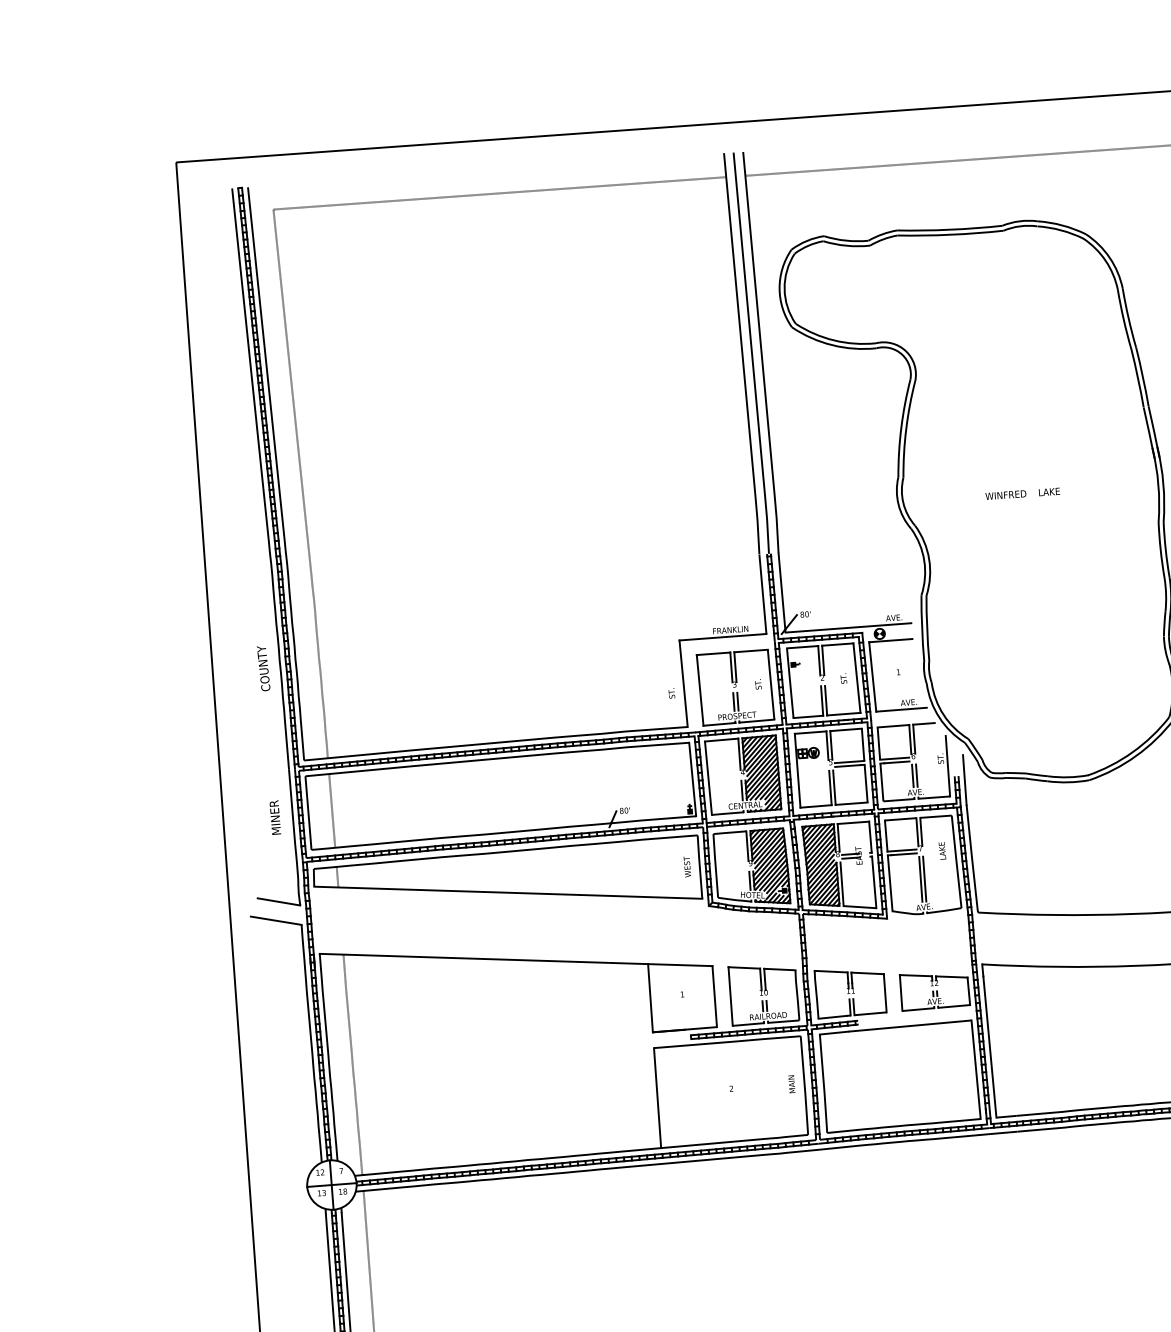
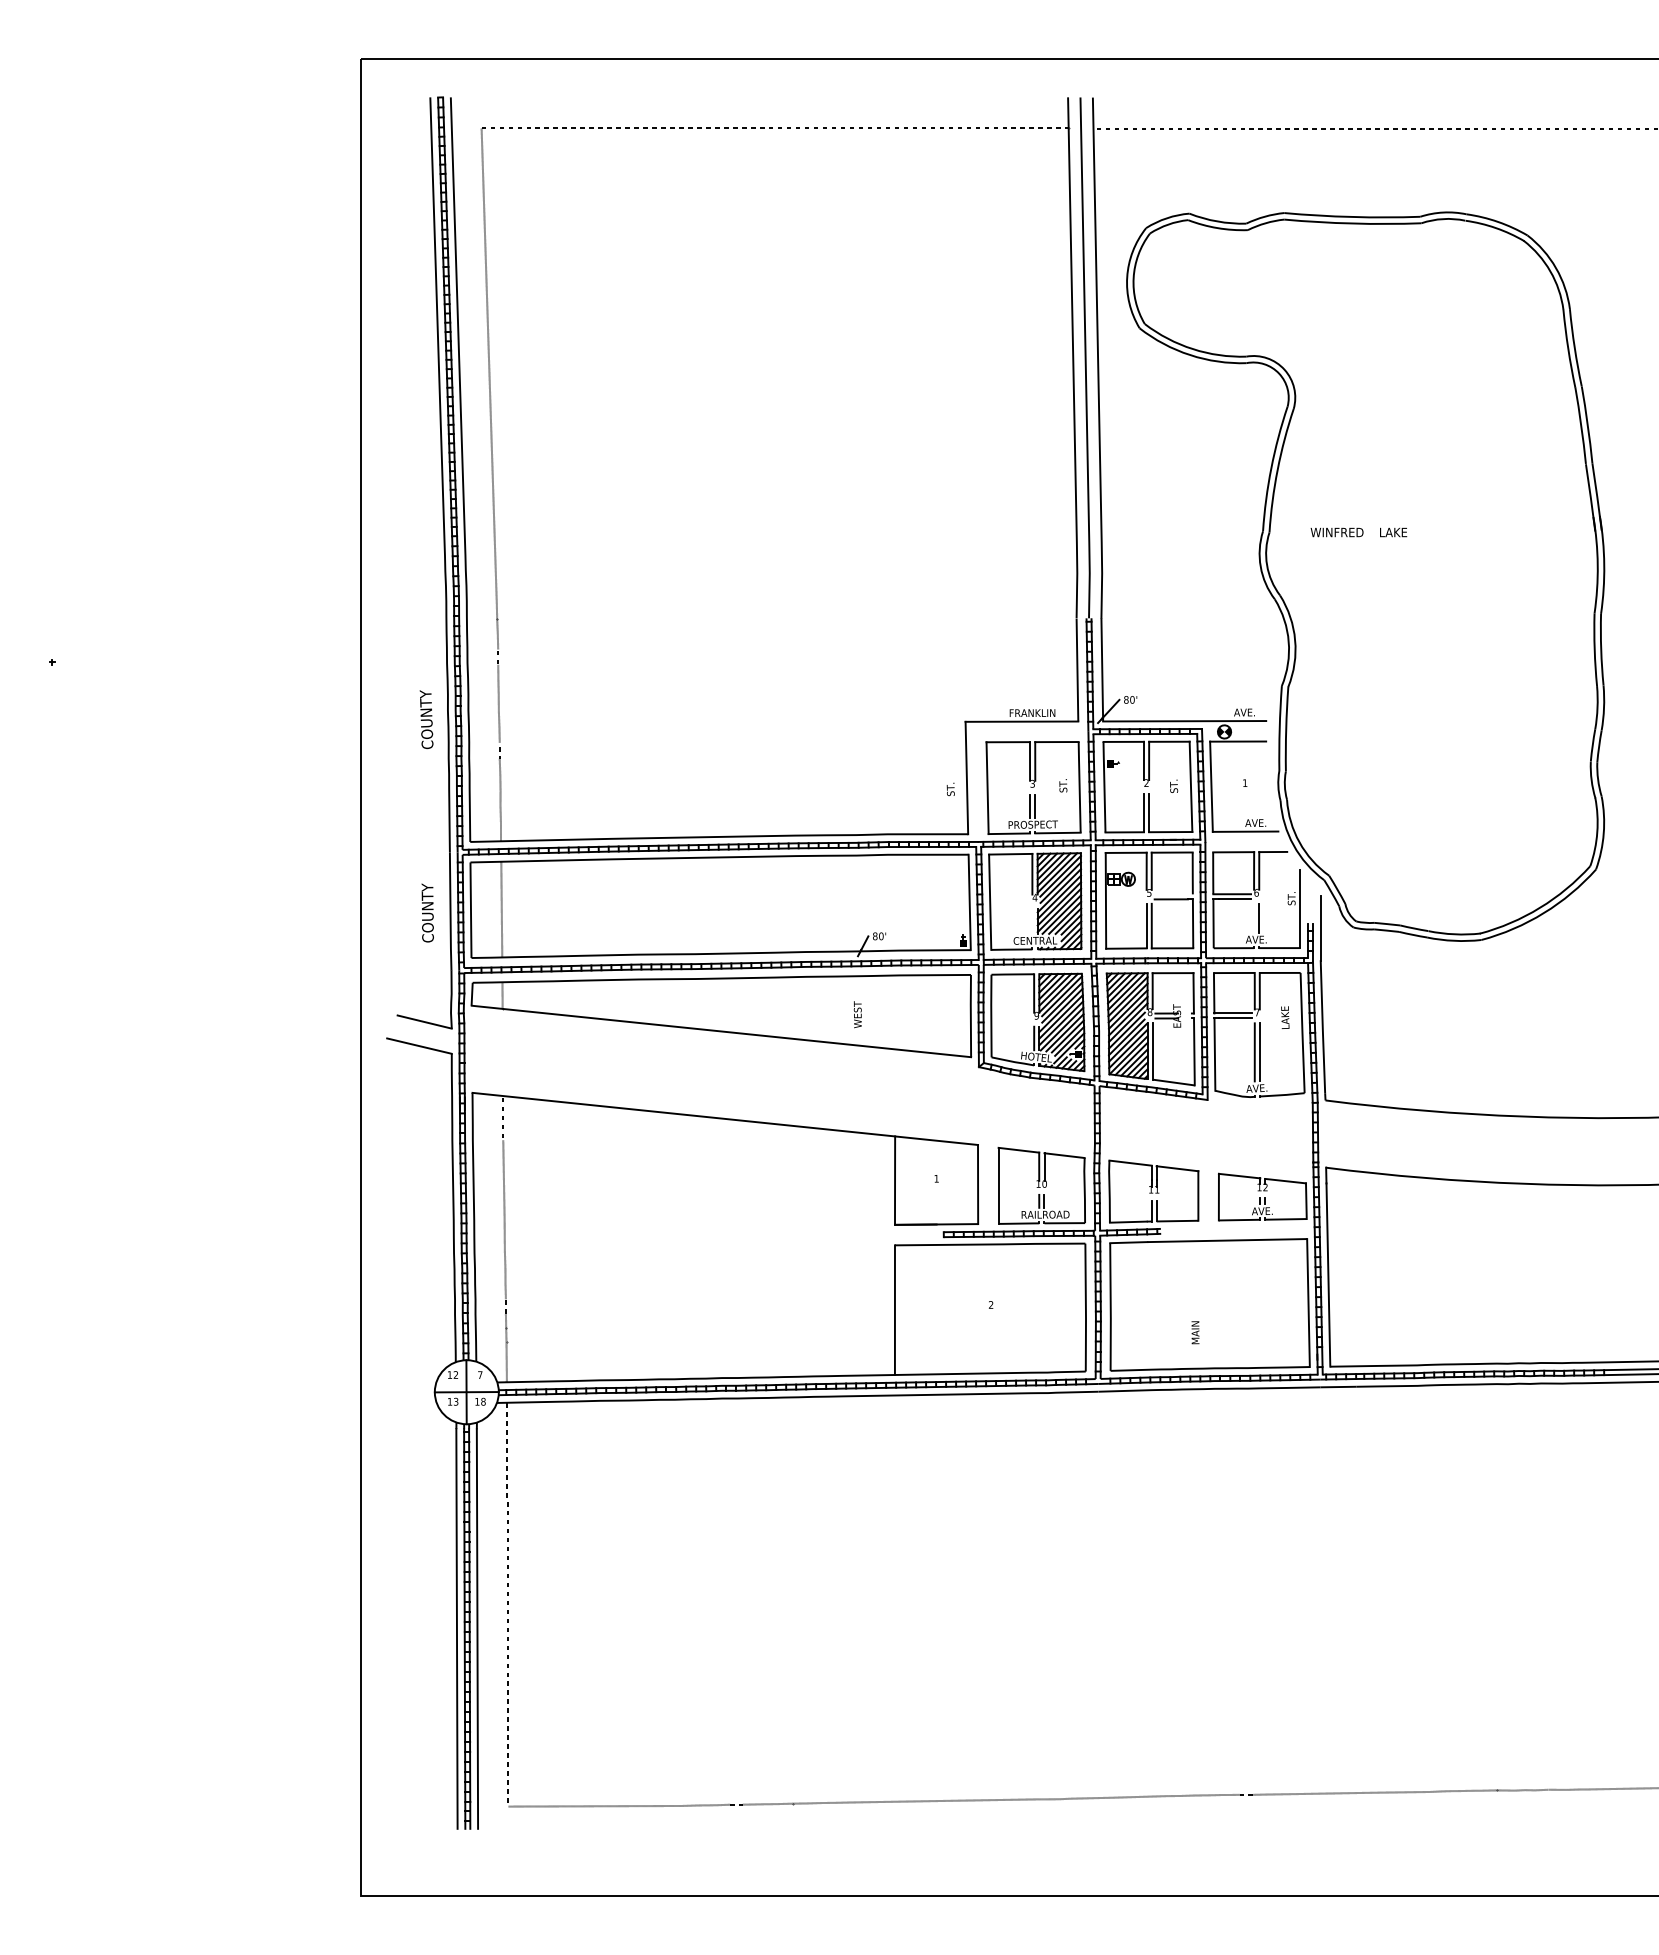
text: (1022, 493) -> (1358, 532), moved
line: (849, 762) -> (1173, 894), removed
line: (913, 775) -> (1254, 917), removed
line: (742, 789) -> (1032, 920), removed
text: (275, 817) -> (427, 912), MINER -> COUNTY
text: (687, 866) -> (857, 1014), moved
text: (791, 1084) -> (1195, 1332), moved

